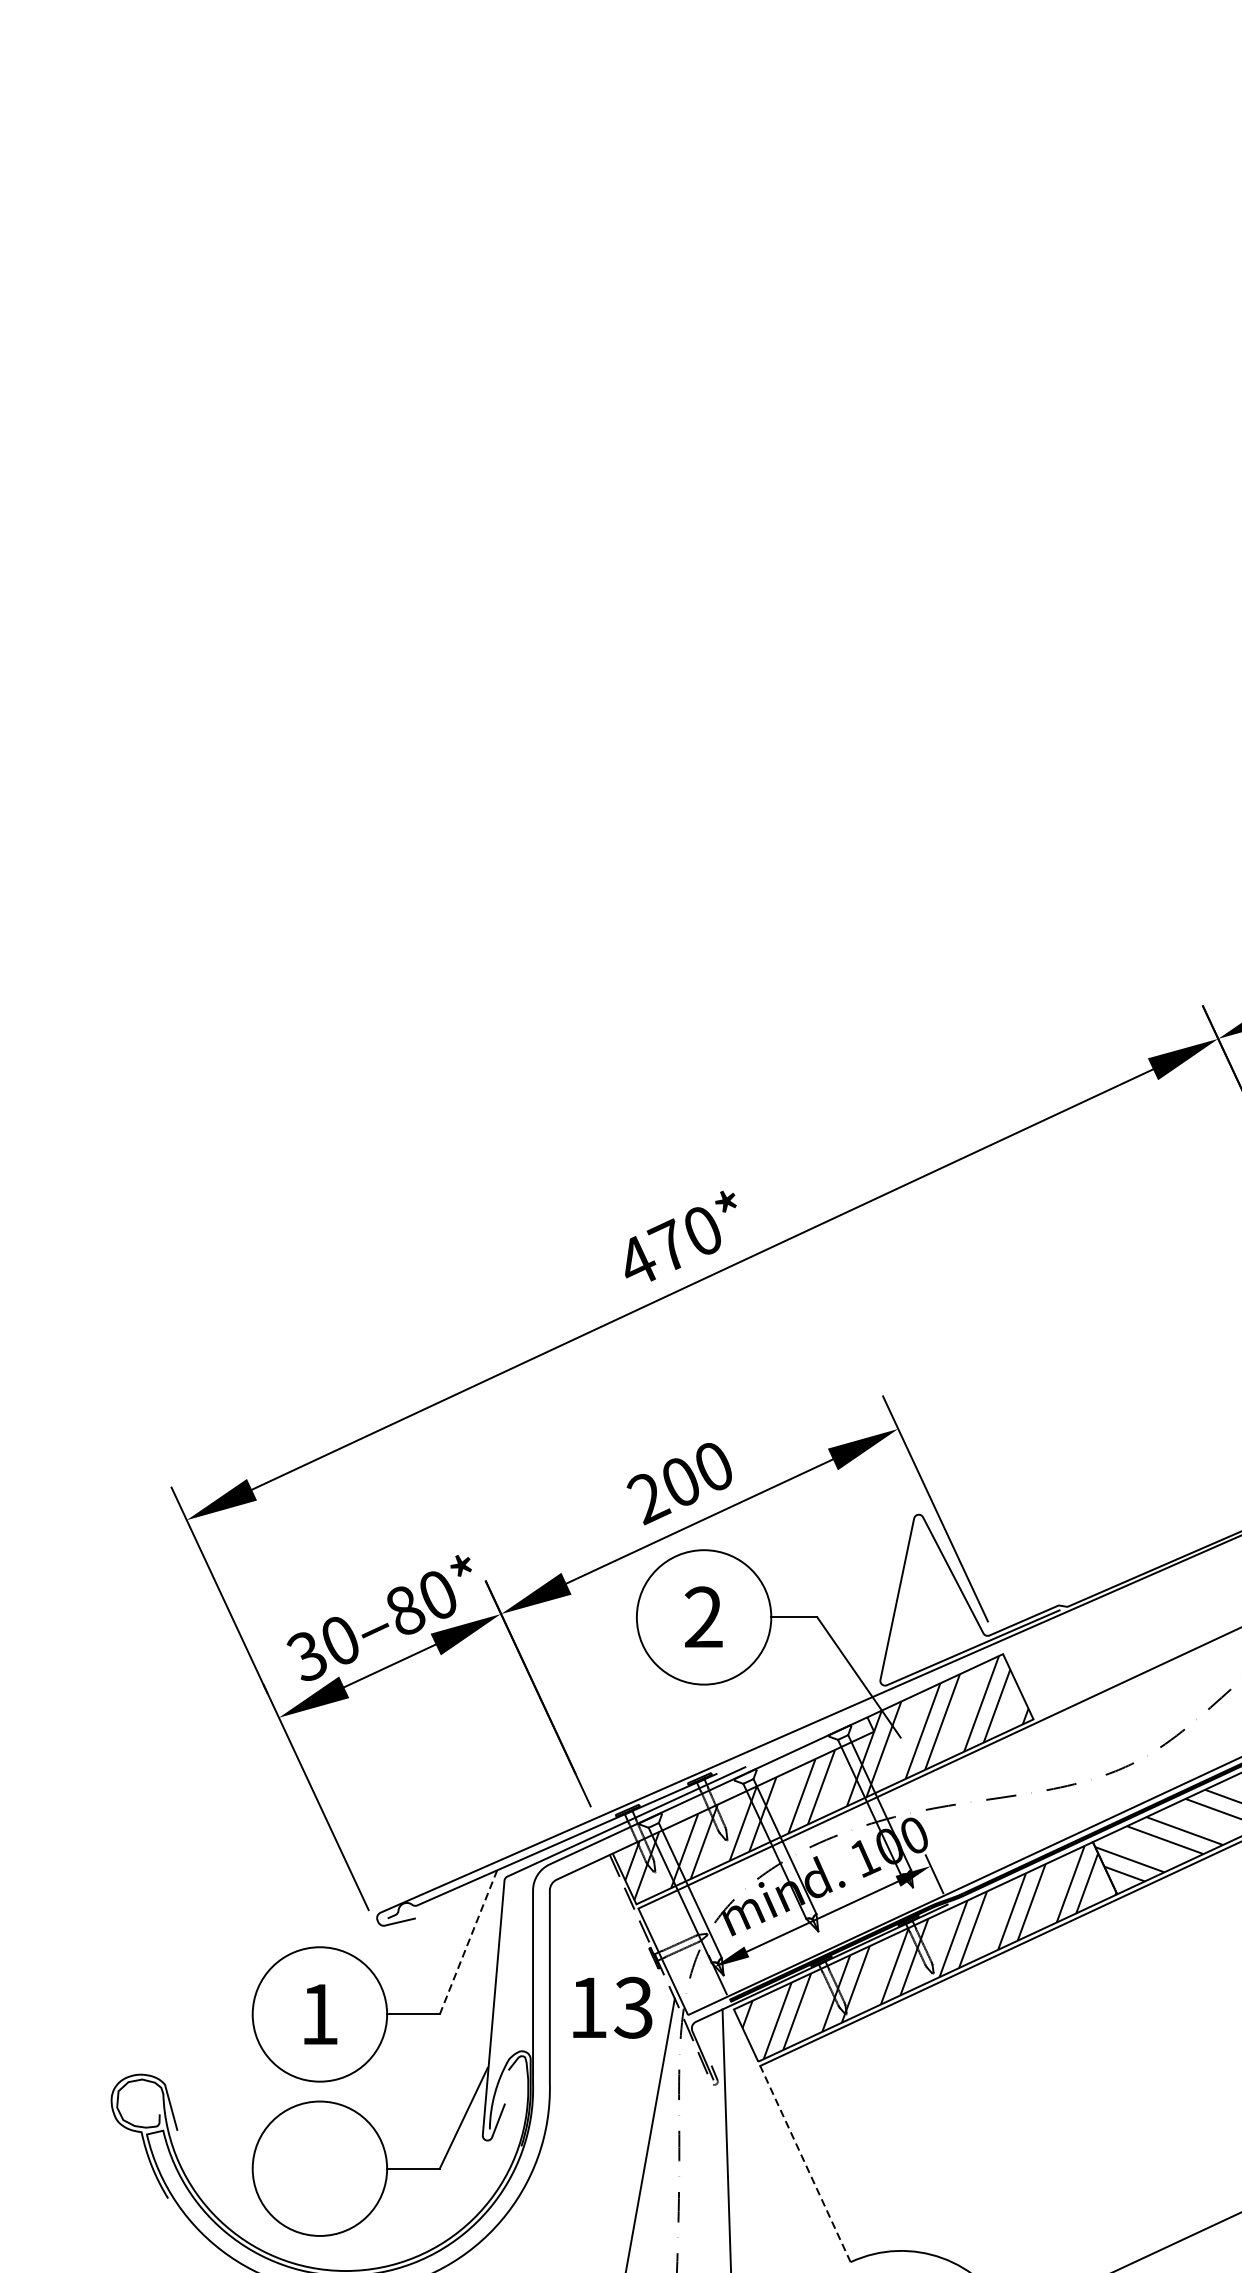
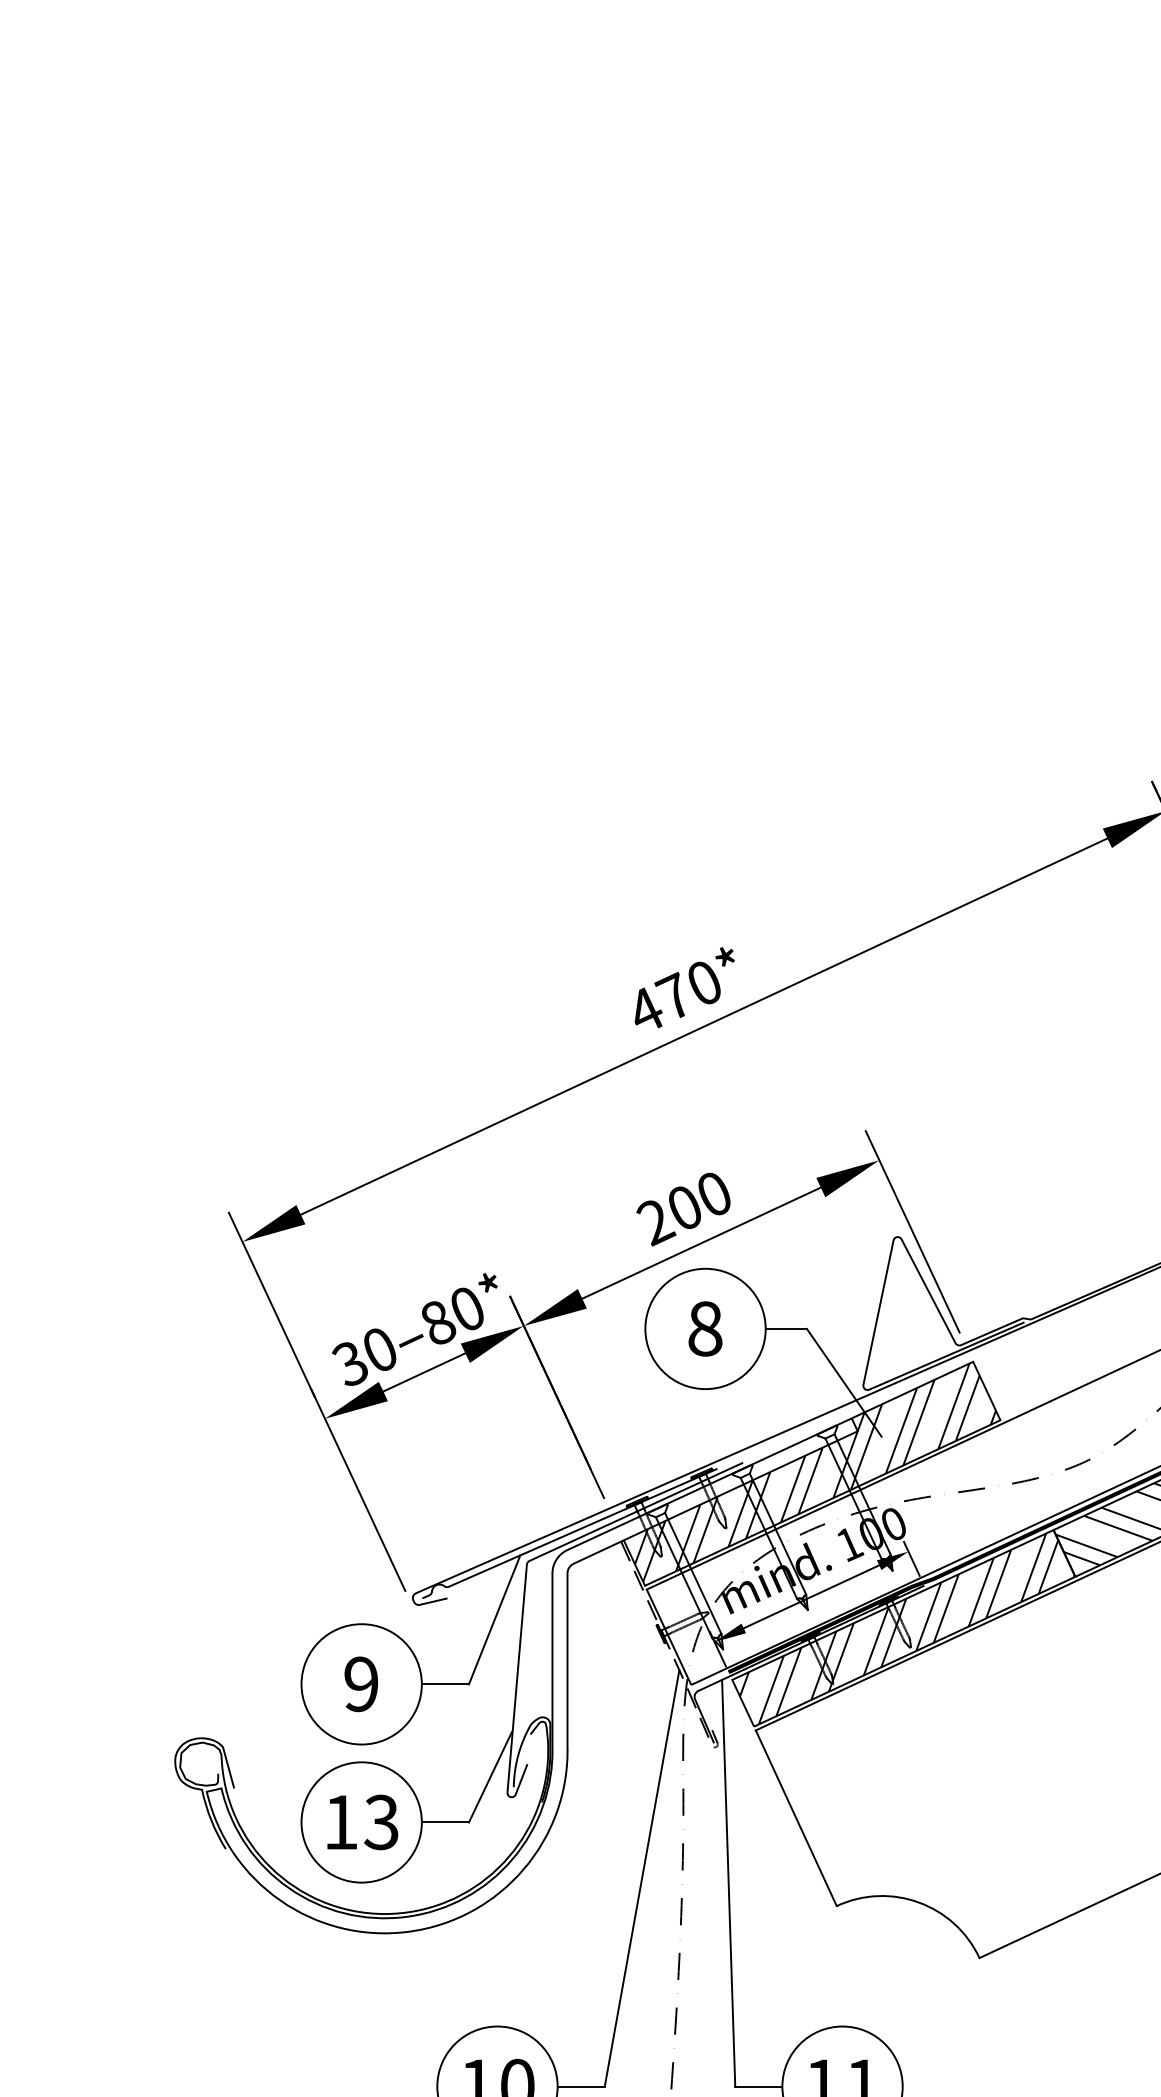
text: (704, 1616) -> (705, 1328), 2 -> 8
line: (468, 1941) -> (494, 1619), dashed -> solid
text: (612, 2007) -> (362, 1822), moved
text: (318, 2014) -> (360, 1684), 1 -> 9
line: (805, 2164) -> (796, 1818), dashed -> solid

